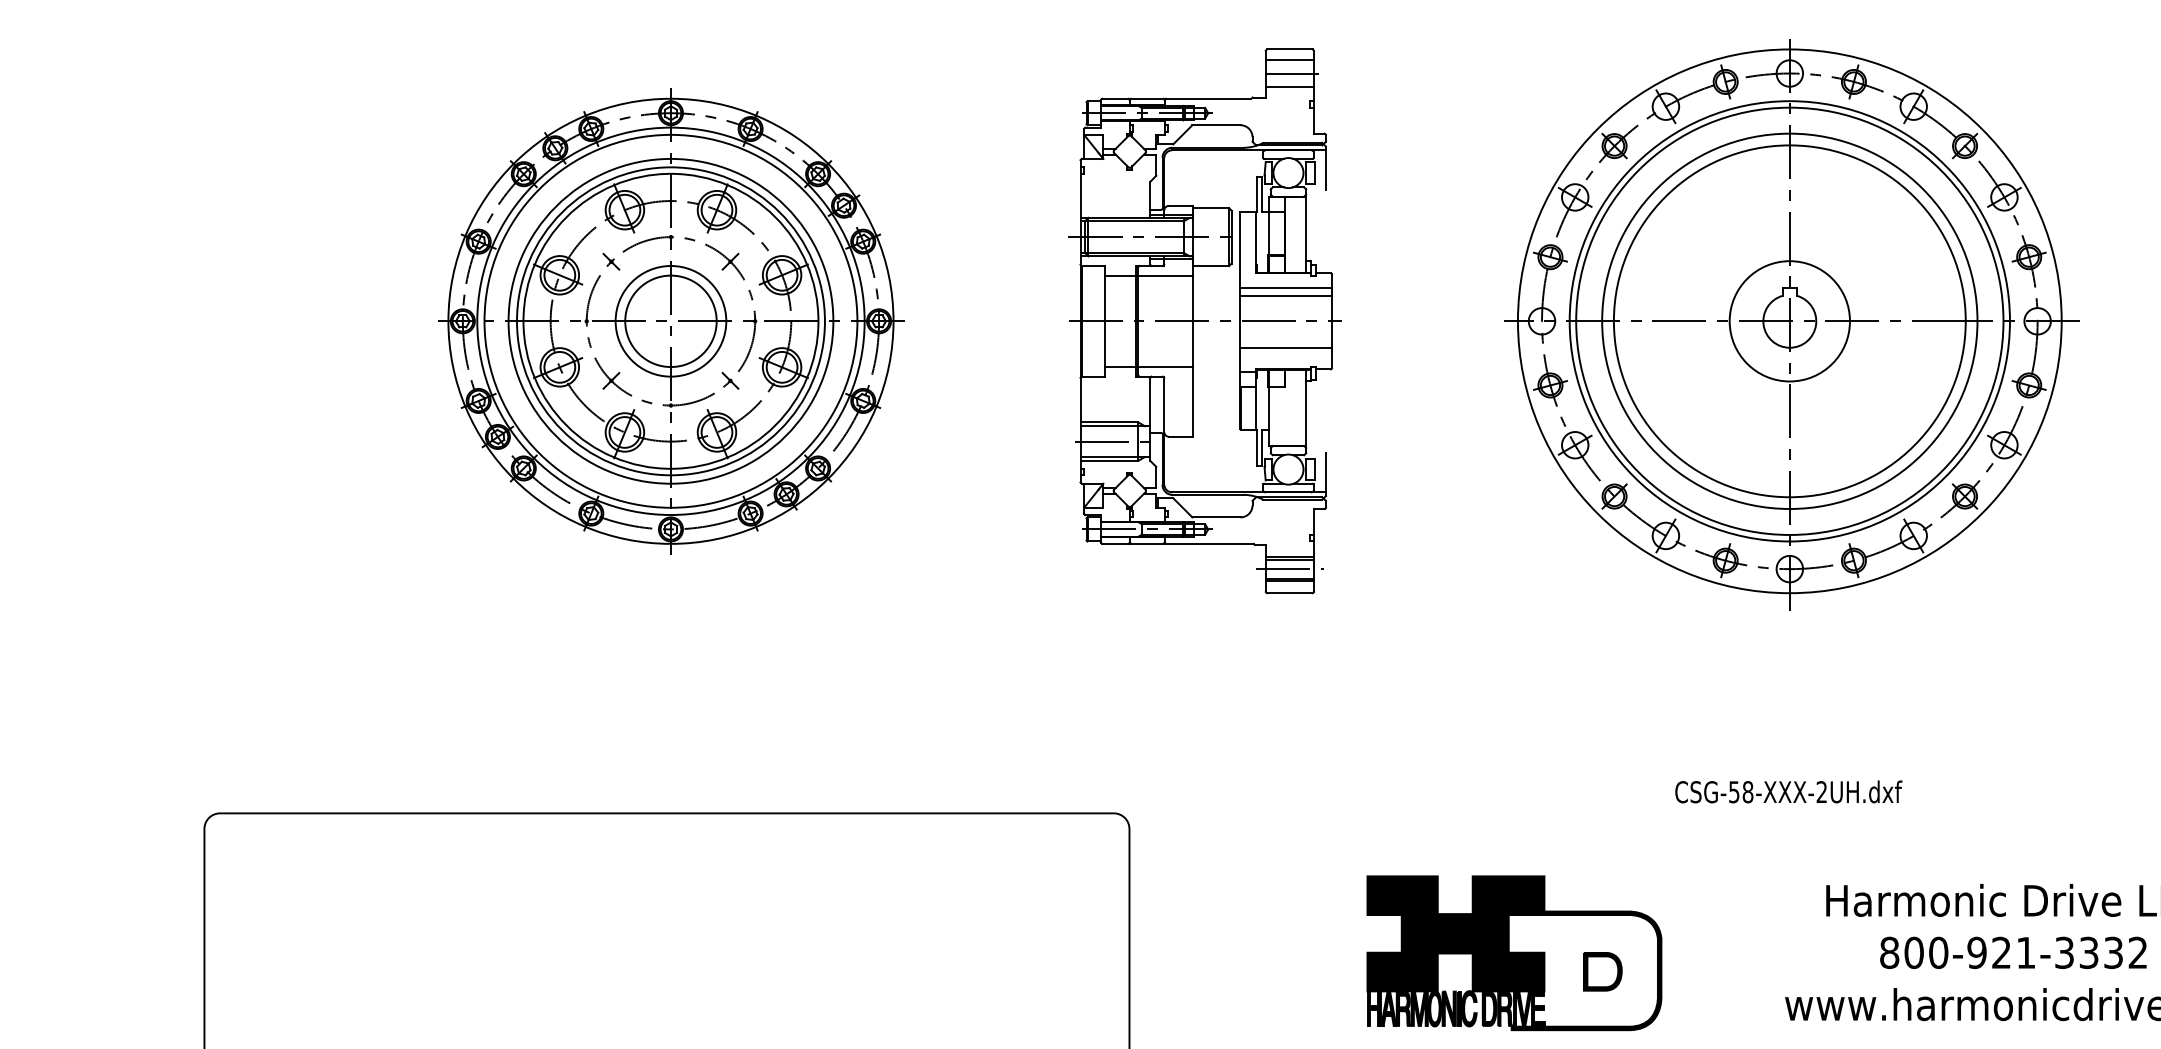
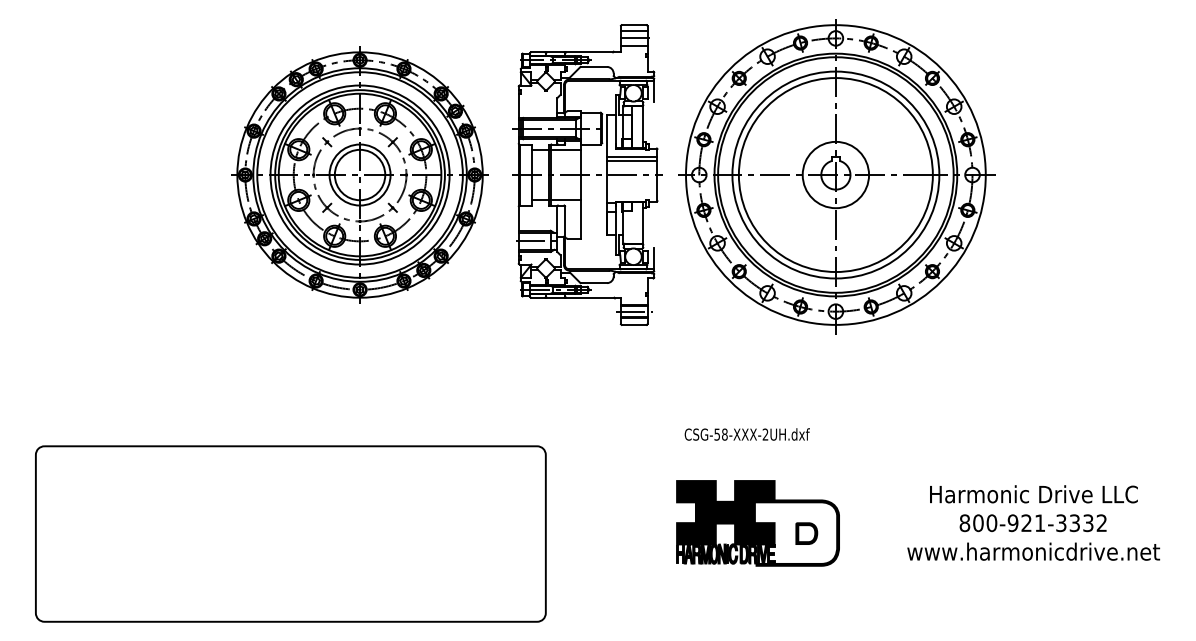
part: (669, 320) -> (359, 174), moved
part: (1790, 323) -> (836, 176), moved
line: (1284, 347) -> (631, 189), removed
text: (1787, 791) -> (746, 434), moved

